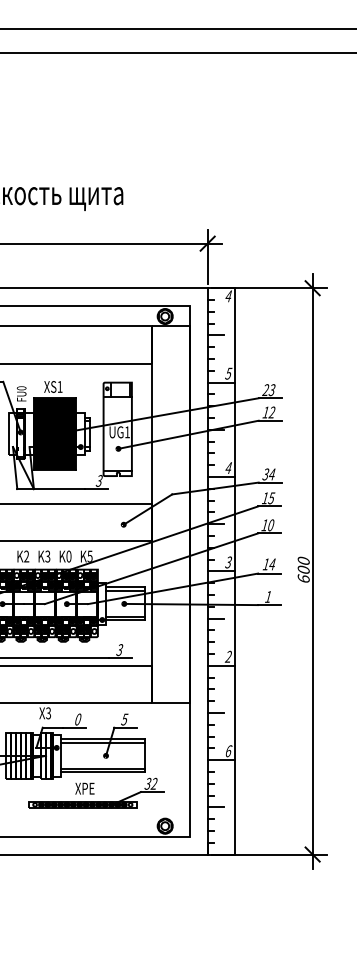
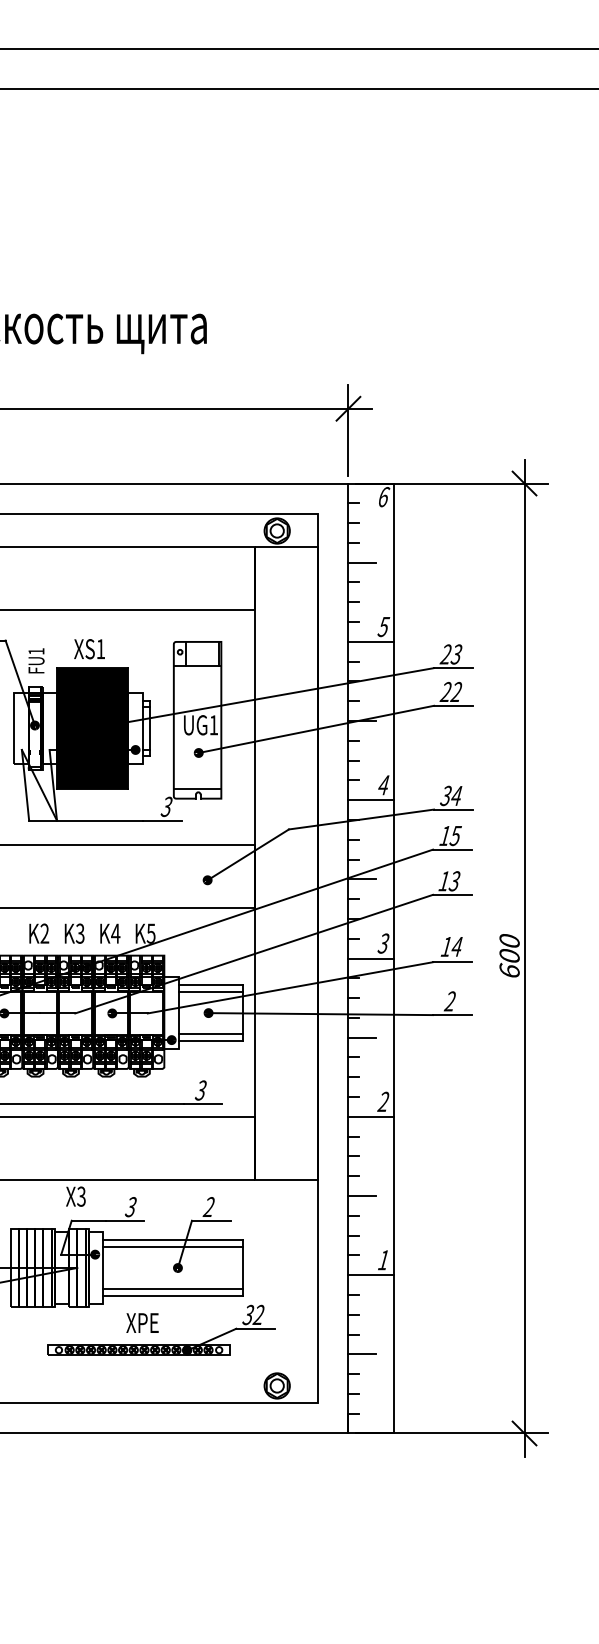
text: (228, 296) -> (383, 497), 4 -> 6
text: (21, 388) -> (36, 651), FU0 -> FU1
text: (265, 412) -> (445, 691), 12 -> 22
text: (270, 525) -> (453, 881), 10 -> 13
text: (68, 556) -> (114, 933), K0 -> K4
text: (267, 596) -> (448, 1000), 1 -> 2
text: (77, 719) -> (130, 1206), 0 -> 3
text: (124, 719) -> (208, 1206), 5 -> 2
text: (228, 751) -> (383, 1260), 6 -> 1

